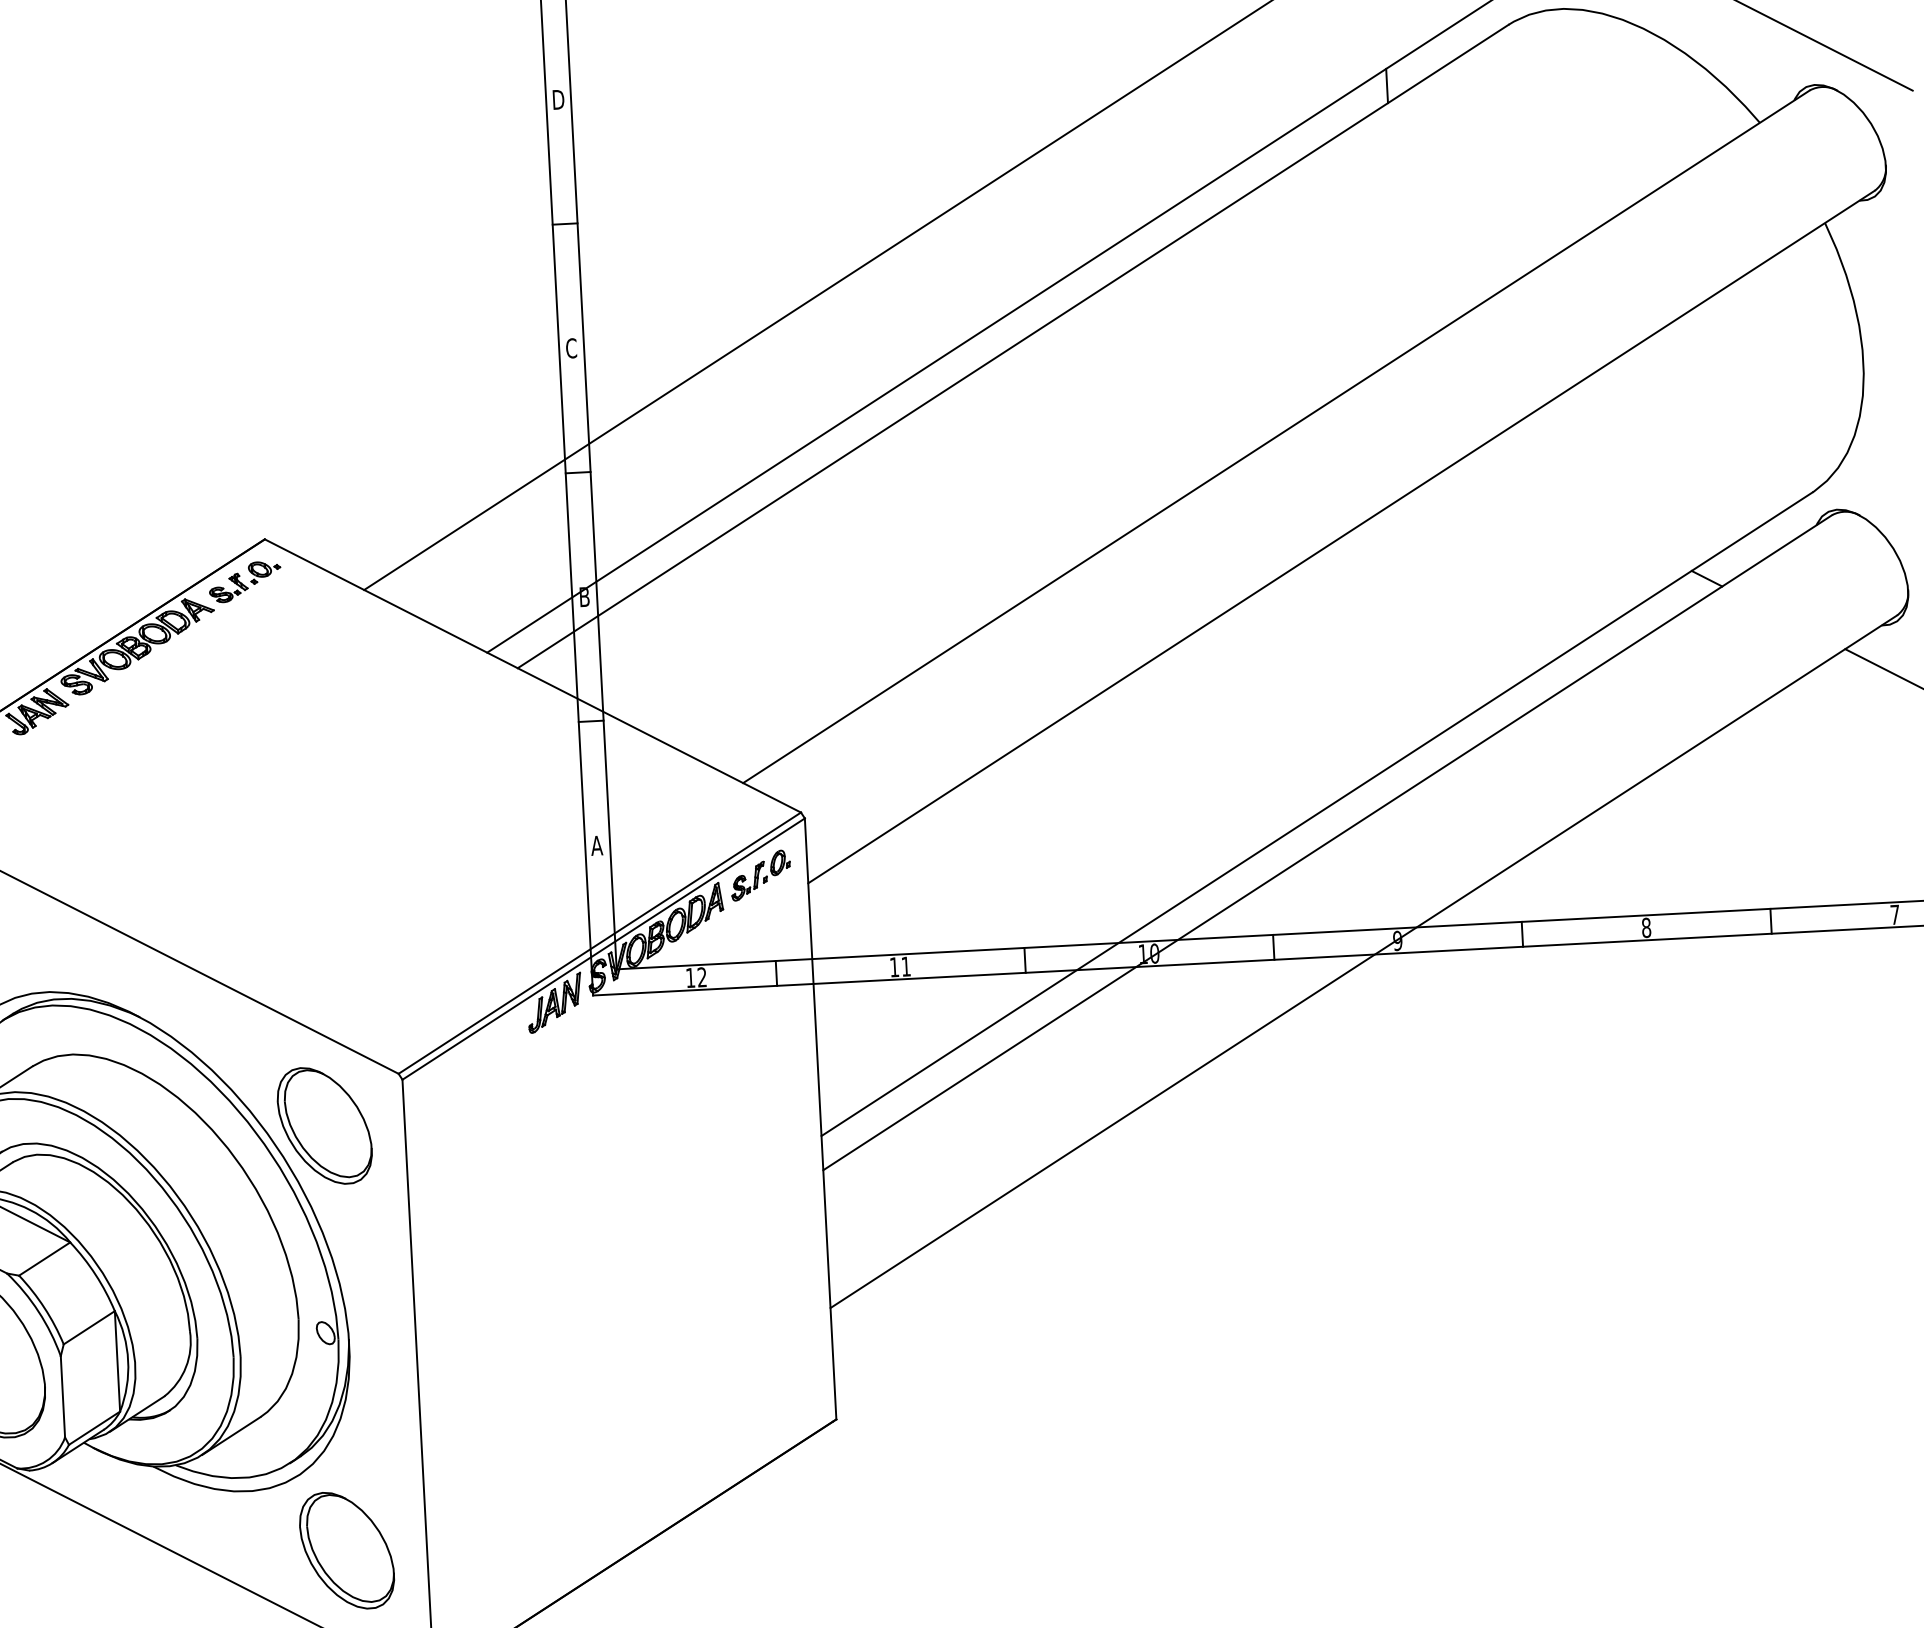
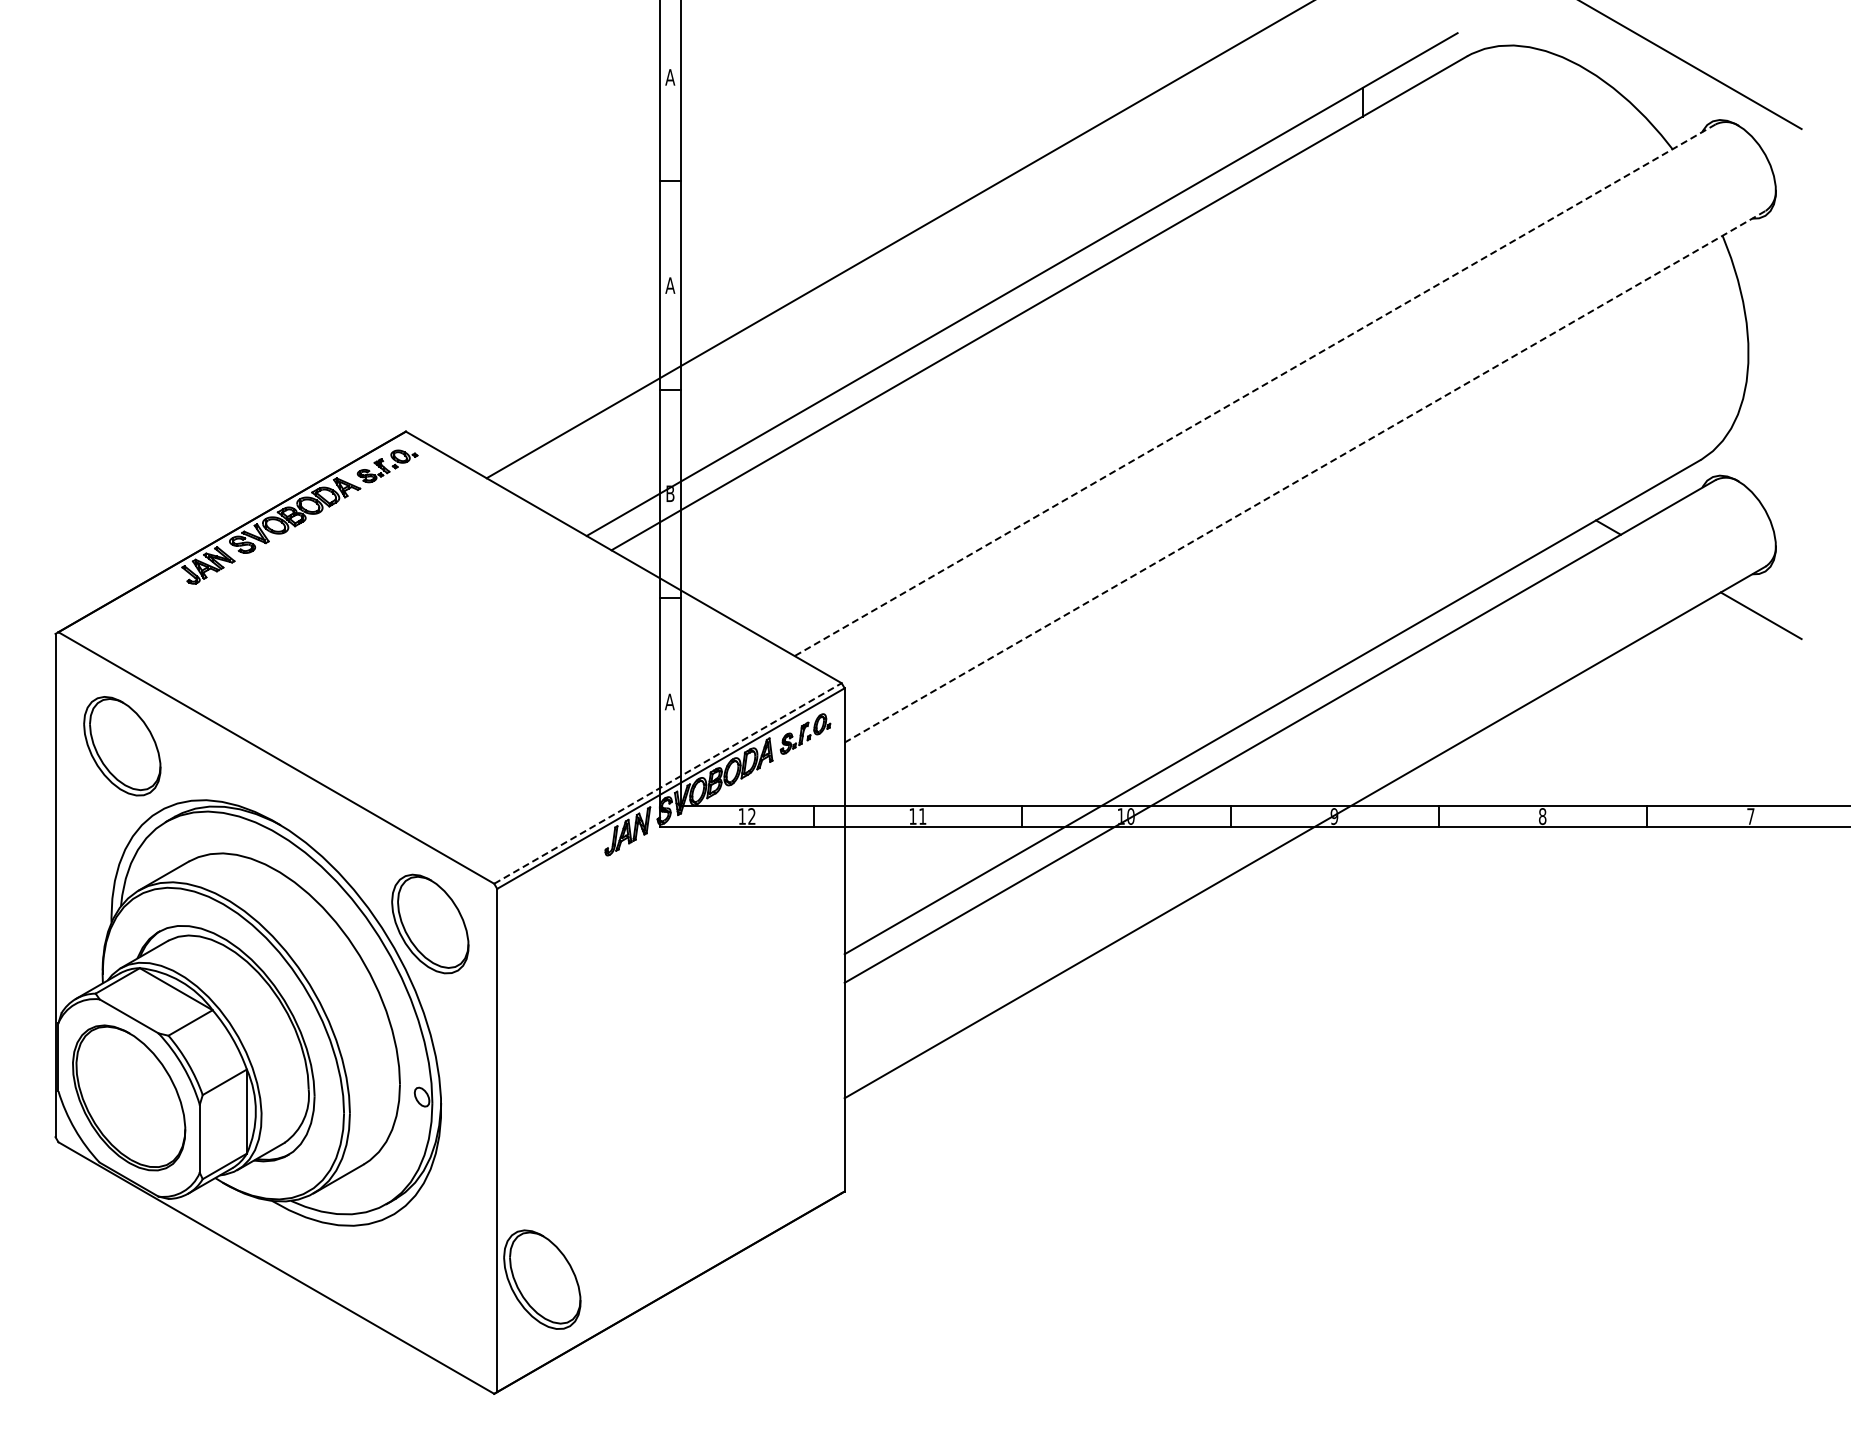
text: (558, 99) -> (670, 77), D -> A
text: (571, 348) -> (670, 285), C -> A
line: (1276, 437) -> (1255, 390), solid -> dashed
line: (1341, 536) -> (1305, 476), solid -> dashed
line: (599, 943) -> (667, 783), solid -> dashed
part: (347, 1550) -> (542, 1279), moved

